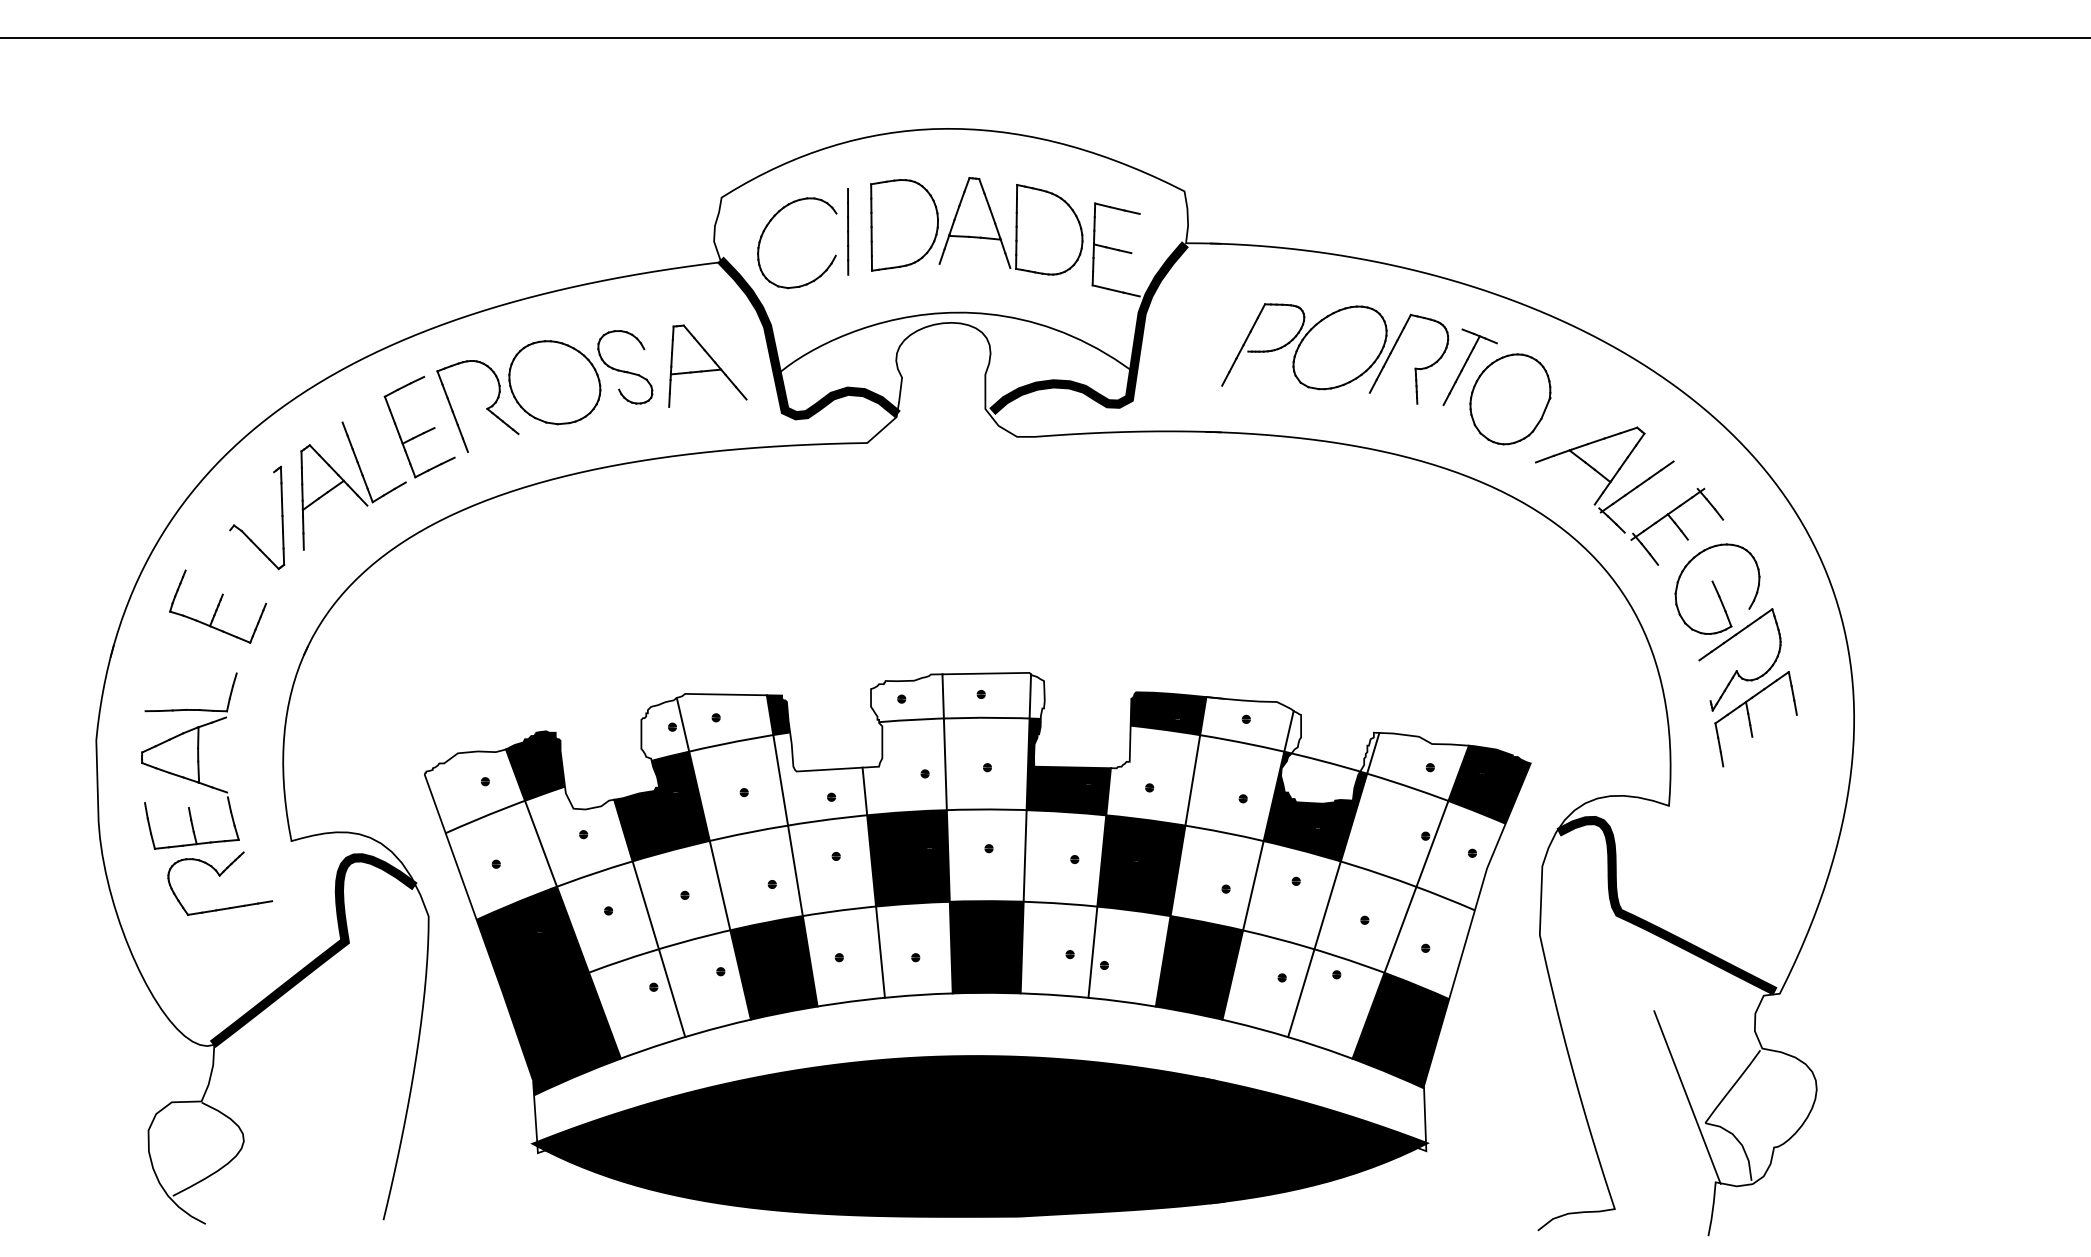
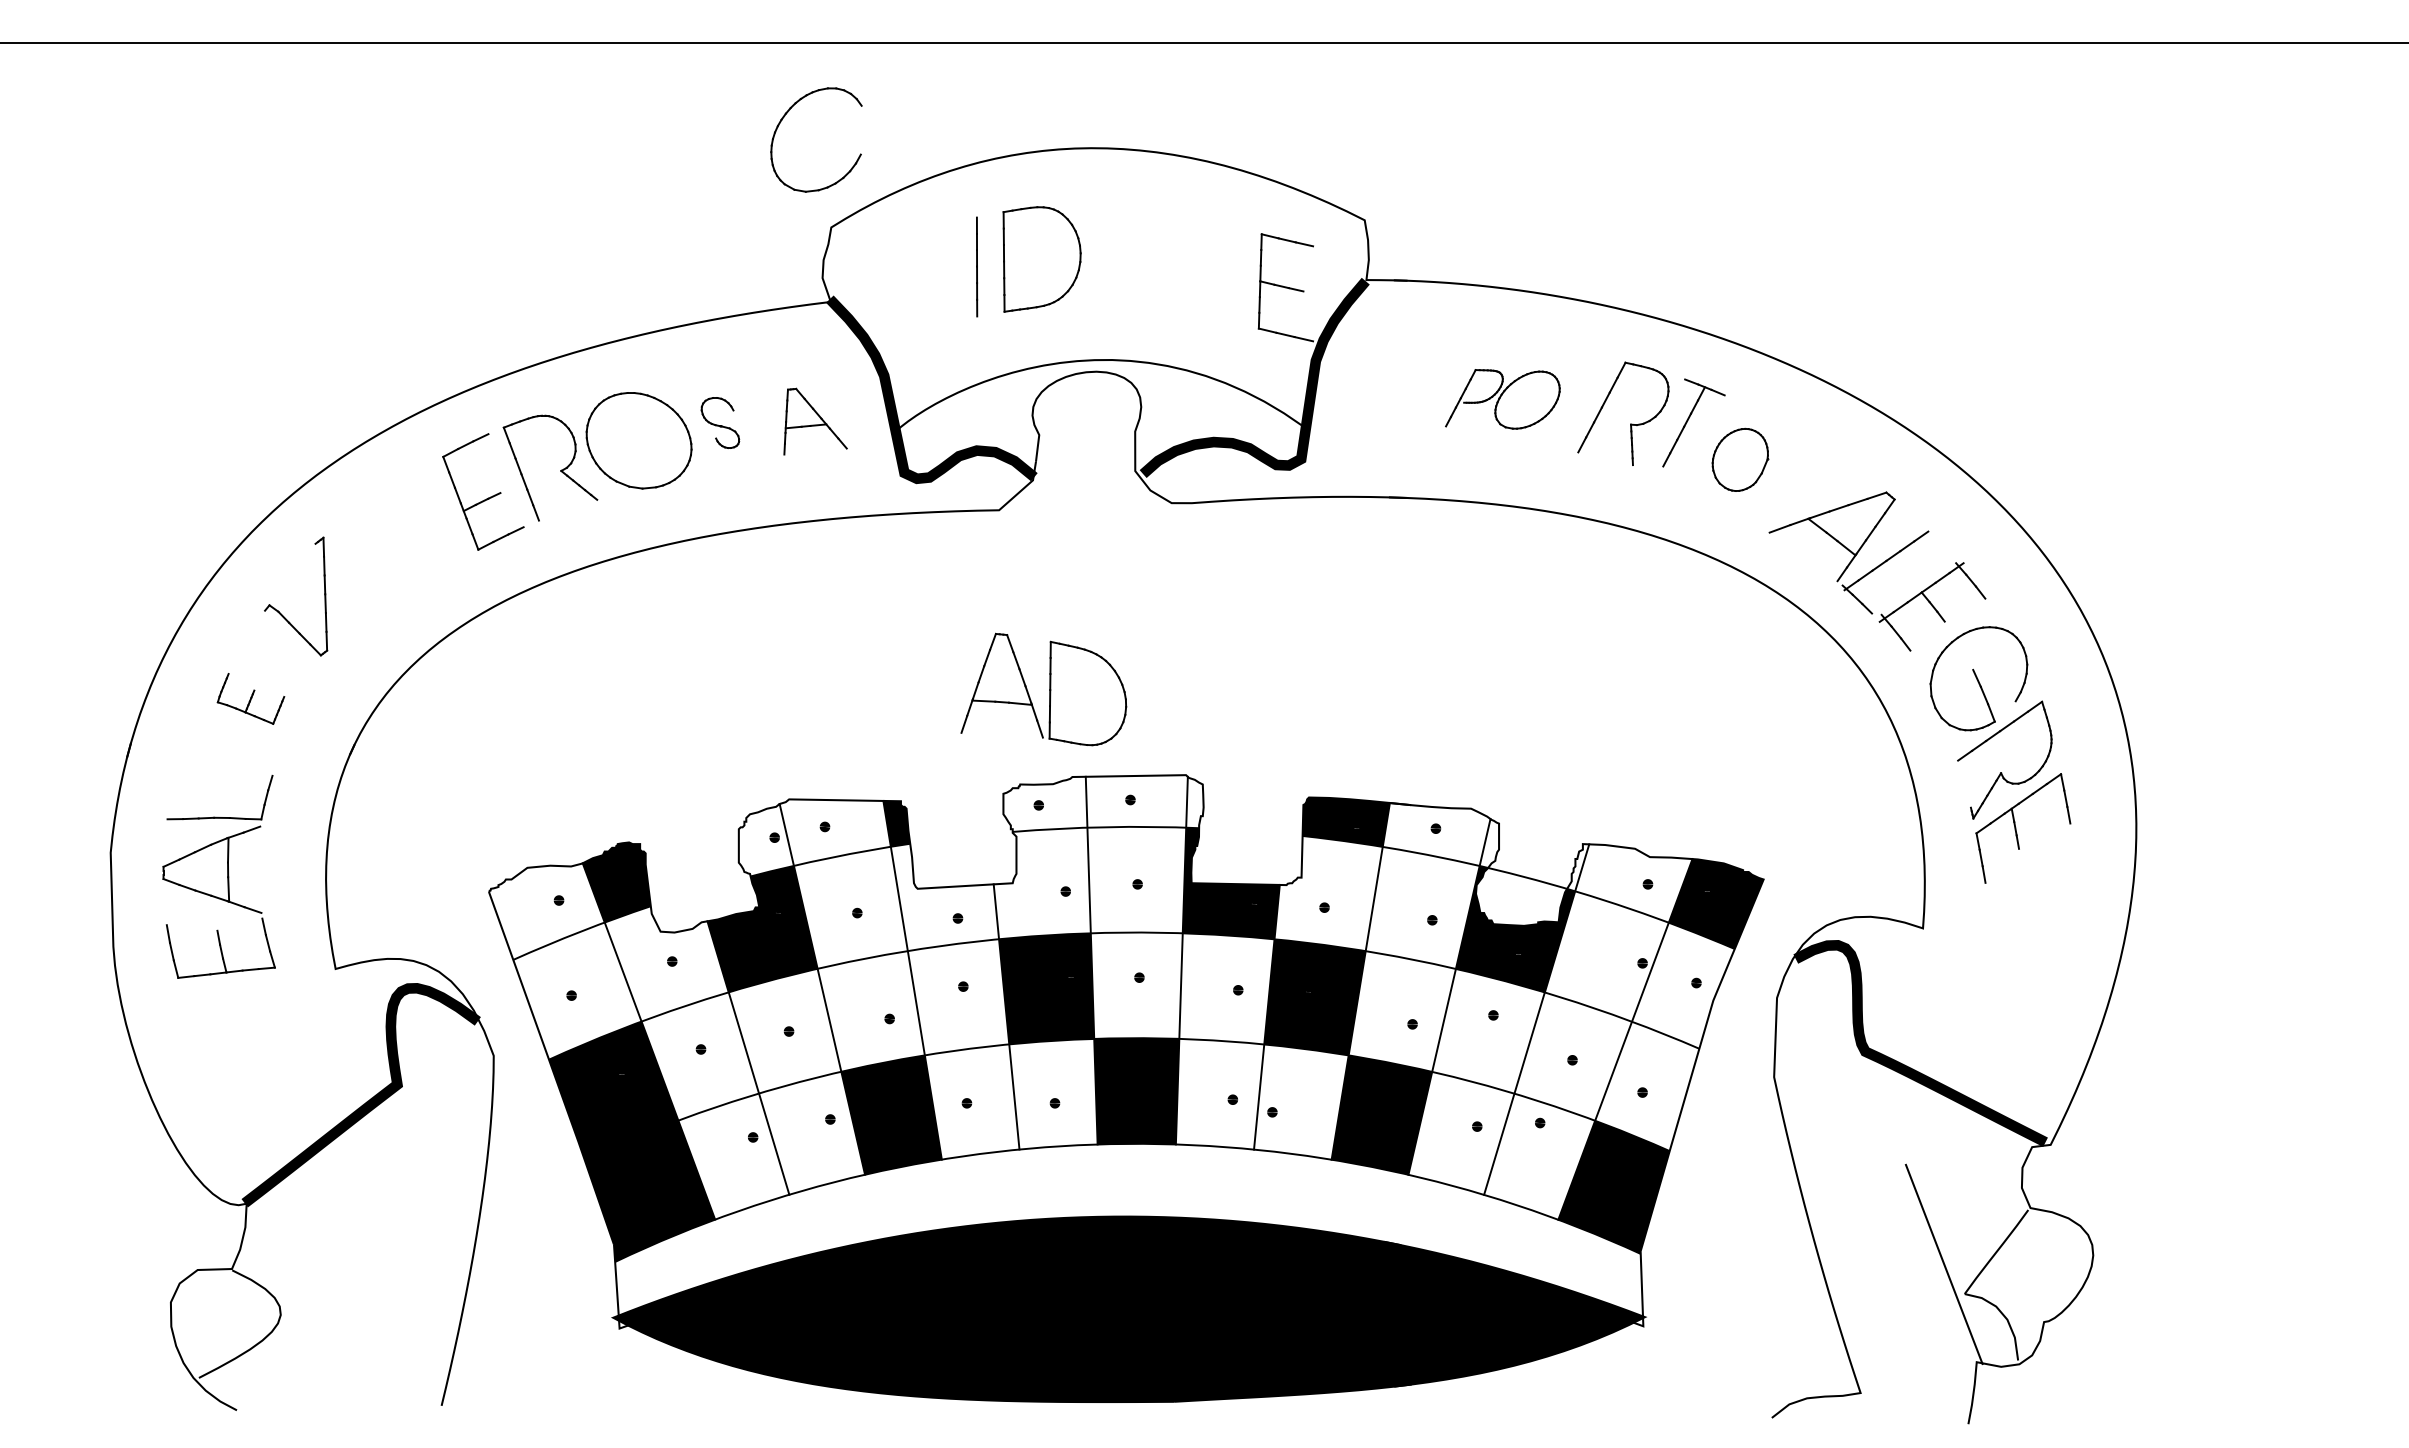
part: (770, 222) -> (785, 116), moved
part: (1010, 226) -> (1043, 689), moved
part: (1304, 346) -> (1502, 399), size x0.6
part: (707, 365) -> (815, 421), size x0.7
part: (625, 366) -> (720, 422), size x0.6
part: (1510, 398) -> (1740, 459), size x0.6
part: (353, 485) -> (407, 559), removed
part: (217, 606) -> (250, 698), size x0.6
part: (220, 876) -> (253, 1009), removed

